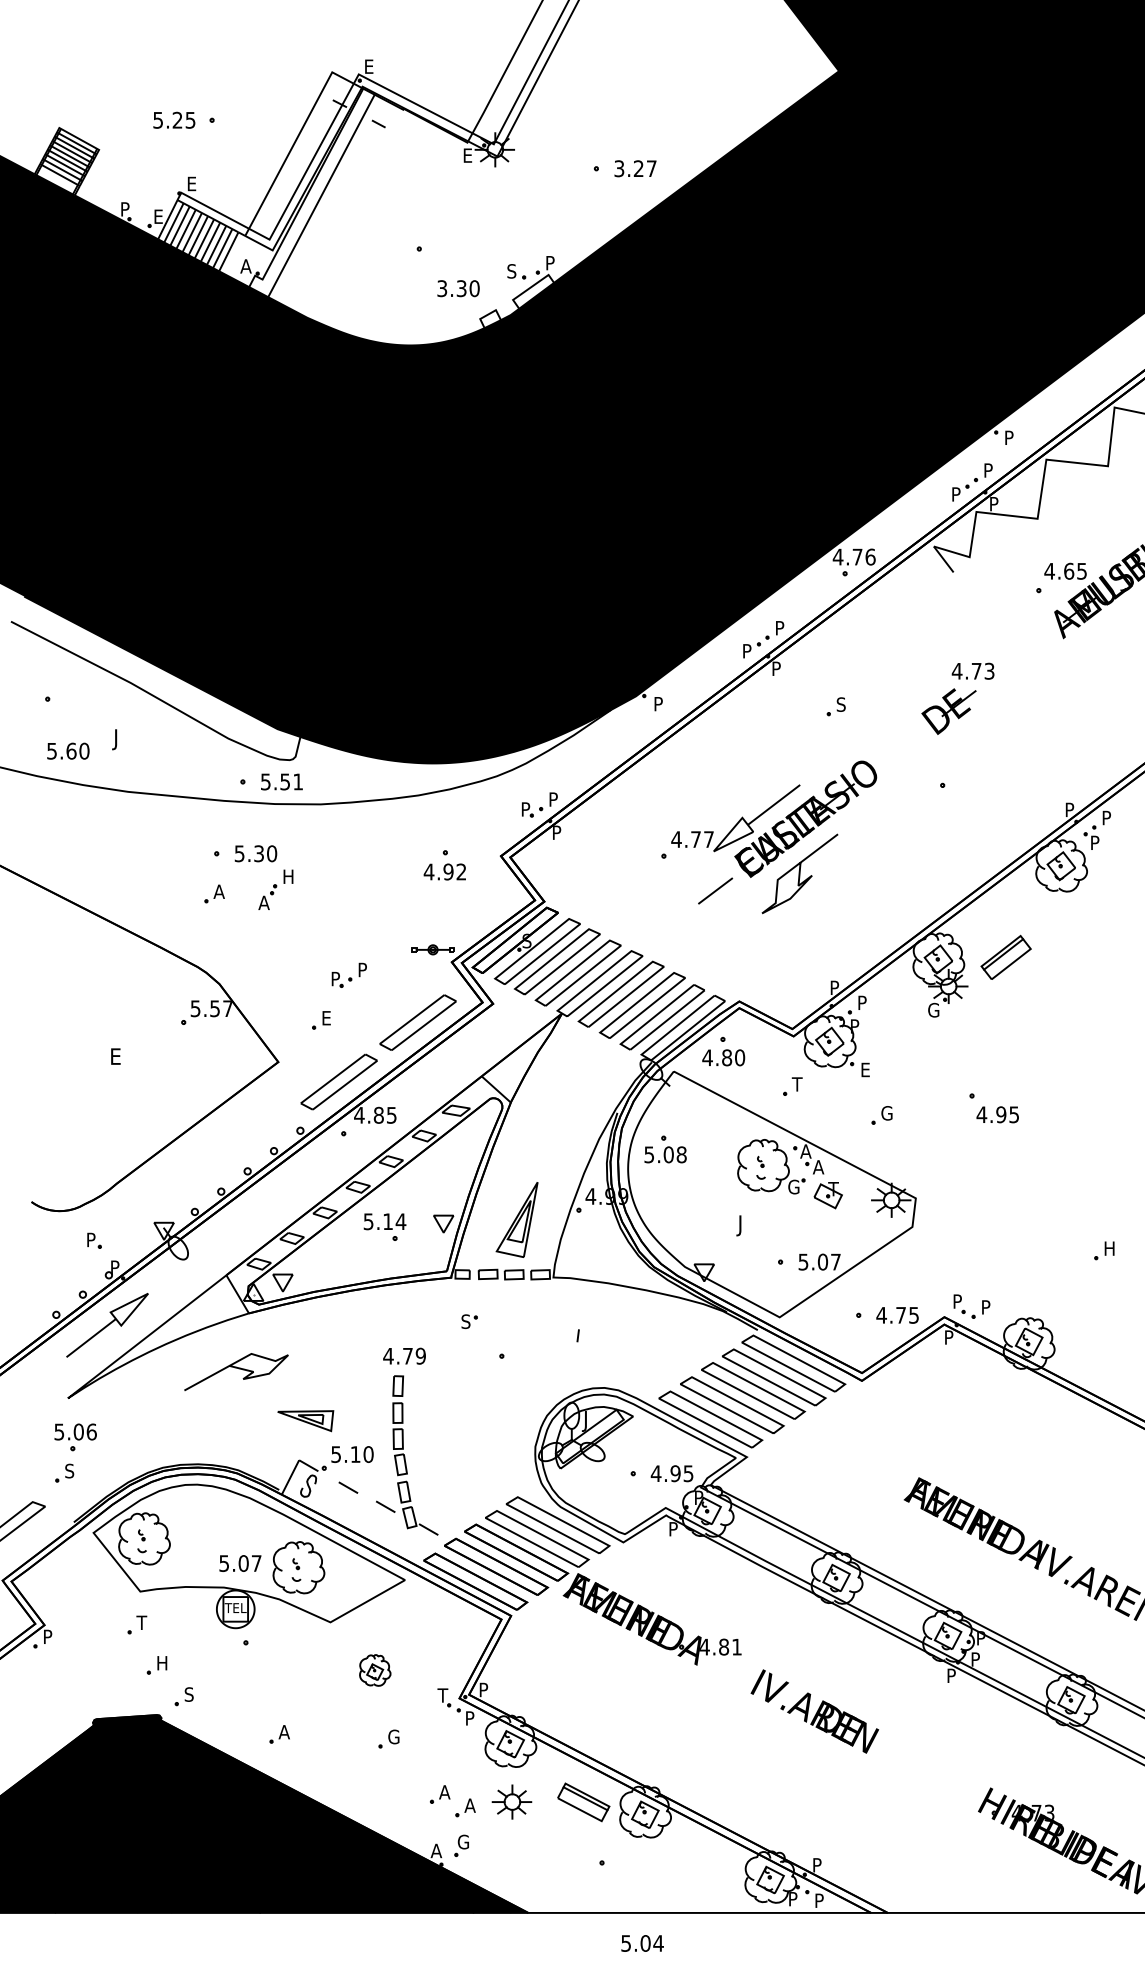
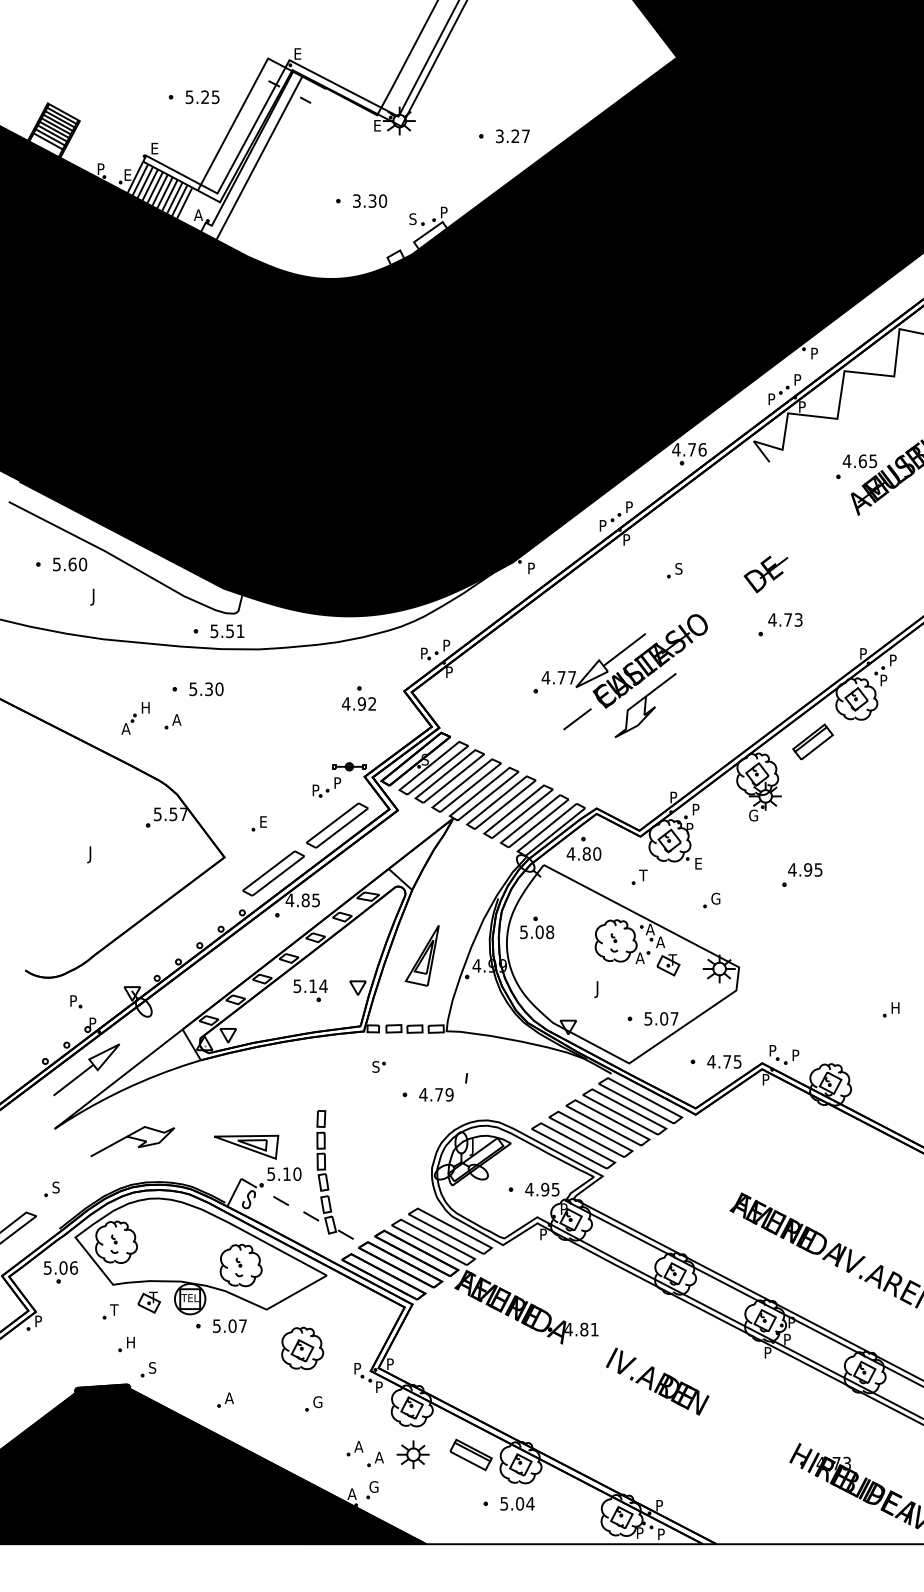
text: (174, 120) -> (202, 97), moved
text: (459, 287) -> (370, 200), moved
text: (973, 670) -> (785, 619), moved
text: (68, 751) -> (70, 564), moved
part: (275, 889) -> (135, 718), moved
part: (1005, 956) -> (812, 741), moved
part: (348, 975) -> (326, 787), moved
text: (114, 1058) -> (92, 854), E -> J
text: (998, 1114) -> (805, 869), moved
text: (793, 1187) -> (640, 958), G -> A
part: (516, 1219) -> (421, 955), moved
text: (404, 1355) -> (436, 1094), moved
curve: (237, 1369) -> (133, 1139), moved
part: (305, 1420) -> (246, 1146), size x1.43
part: (76, 1437) -> (61, 1272), moved
text: (239, 1562) -> (229, 1325), moved
part: (185, 1613) -> (149, 1302), added
part: (374, 1670) -> (302, 1348), size x1.67
text: (443, 1695) -> (357, 1368), T -> P
text: (642, 1943) -> (517, 1503), moved

